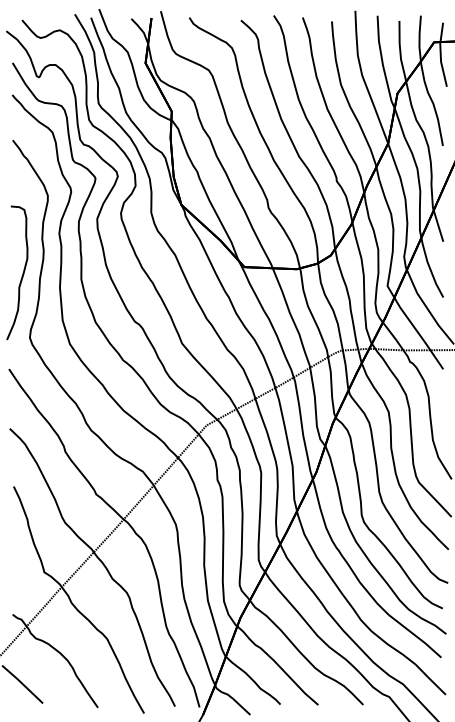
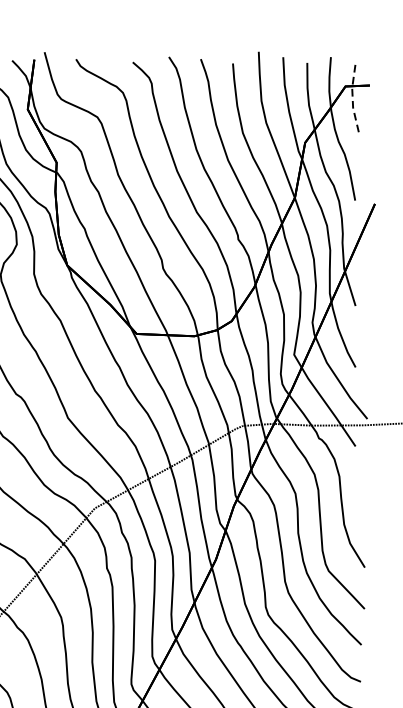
line: (440, 55) -> (352, 100), solid -> dashed

